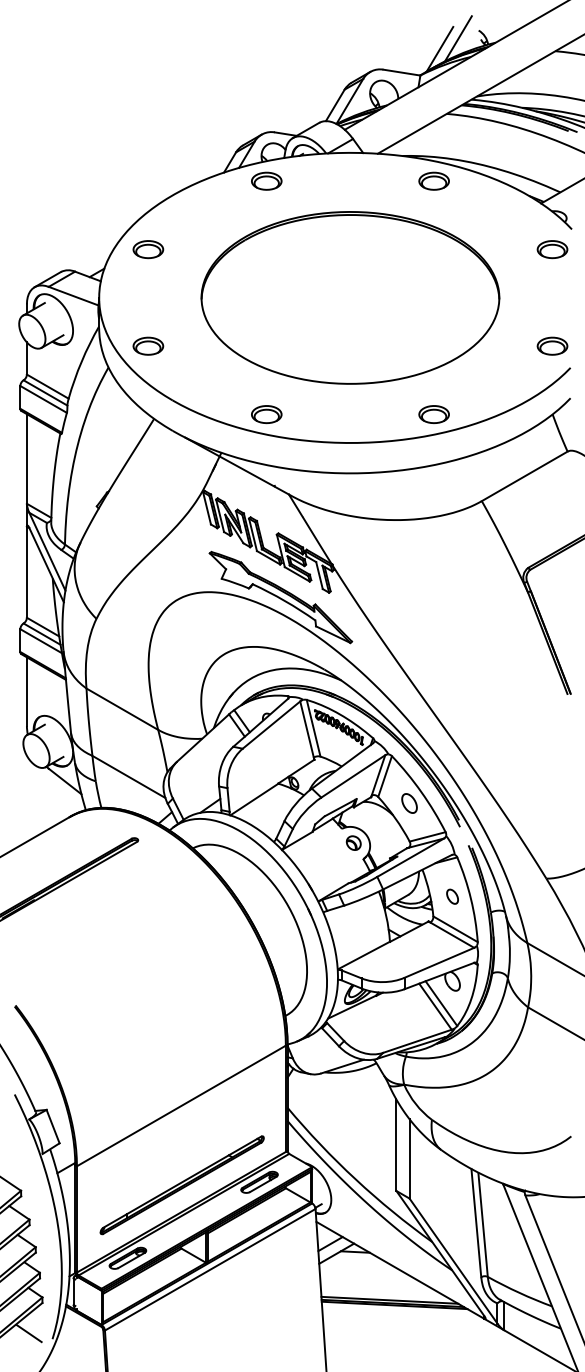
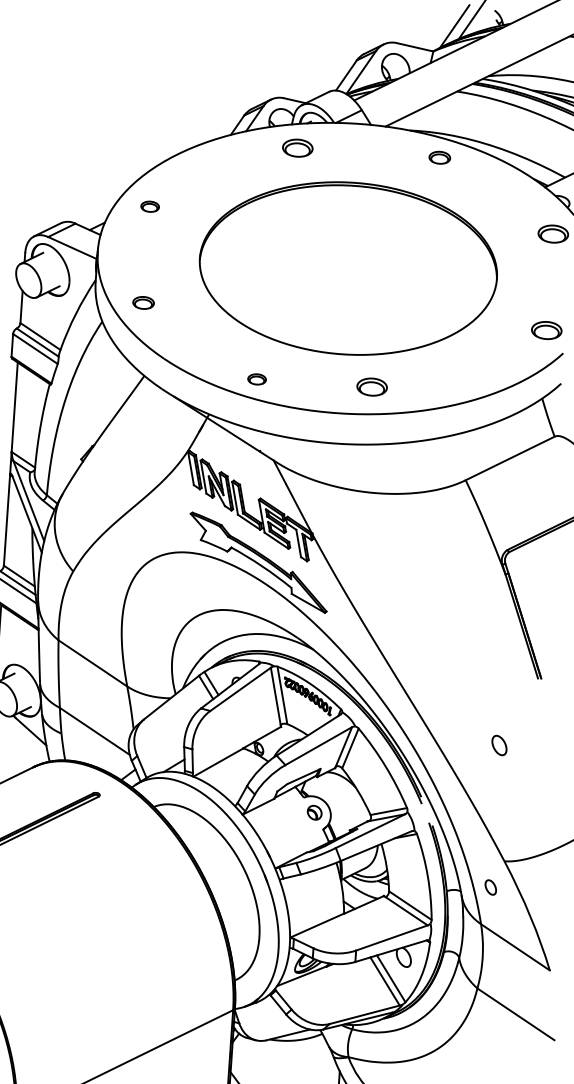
part: (266, 180) -> (297, 147), moved
part: (433, 180) -> (439, 157), size x0.7
part: (148, 249) -> (150, 206), size x0.6
part: (148, 345) -> (143, 302), size x0.7
part: (266, 414) -> (256, 379), size x0.6
part: (433, 414) -> (371, 386), moved
part: (409, 803) -> (499, 745), moved
part: (452, 896) -> (490, 887), moved

